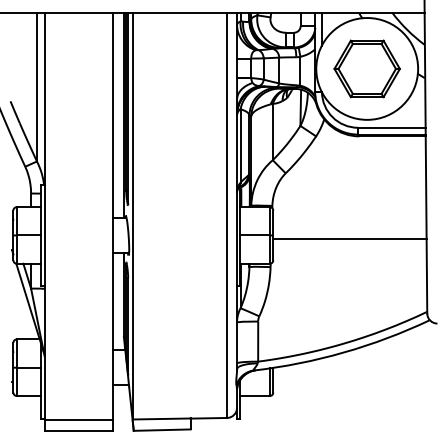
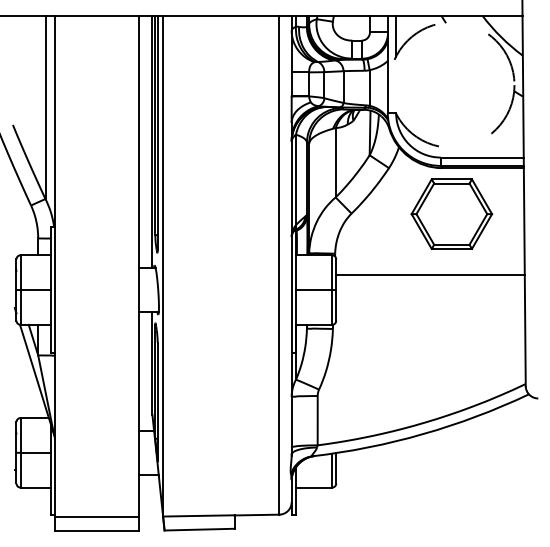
circle: (366, 68) -> (451, 84), solid -> dashed
part: (366, 68) -> (451, 213), moved
line: (349, 239) -> (430, 274), moved

